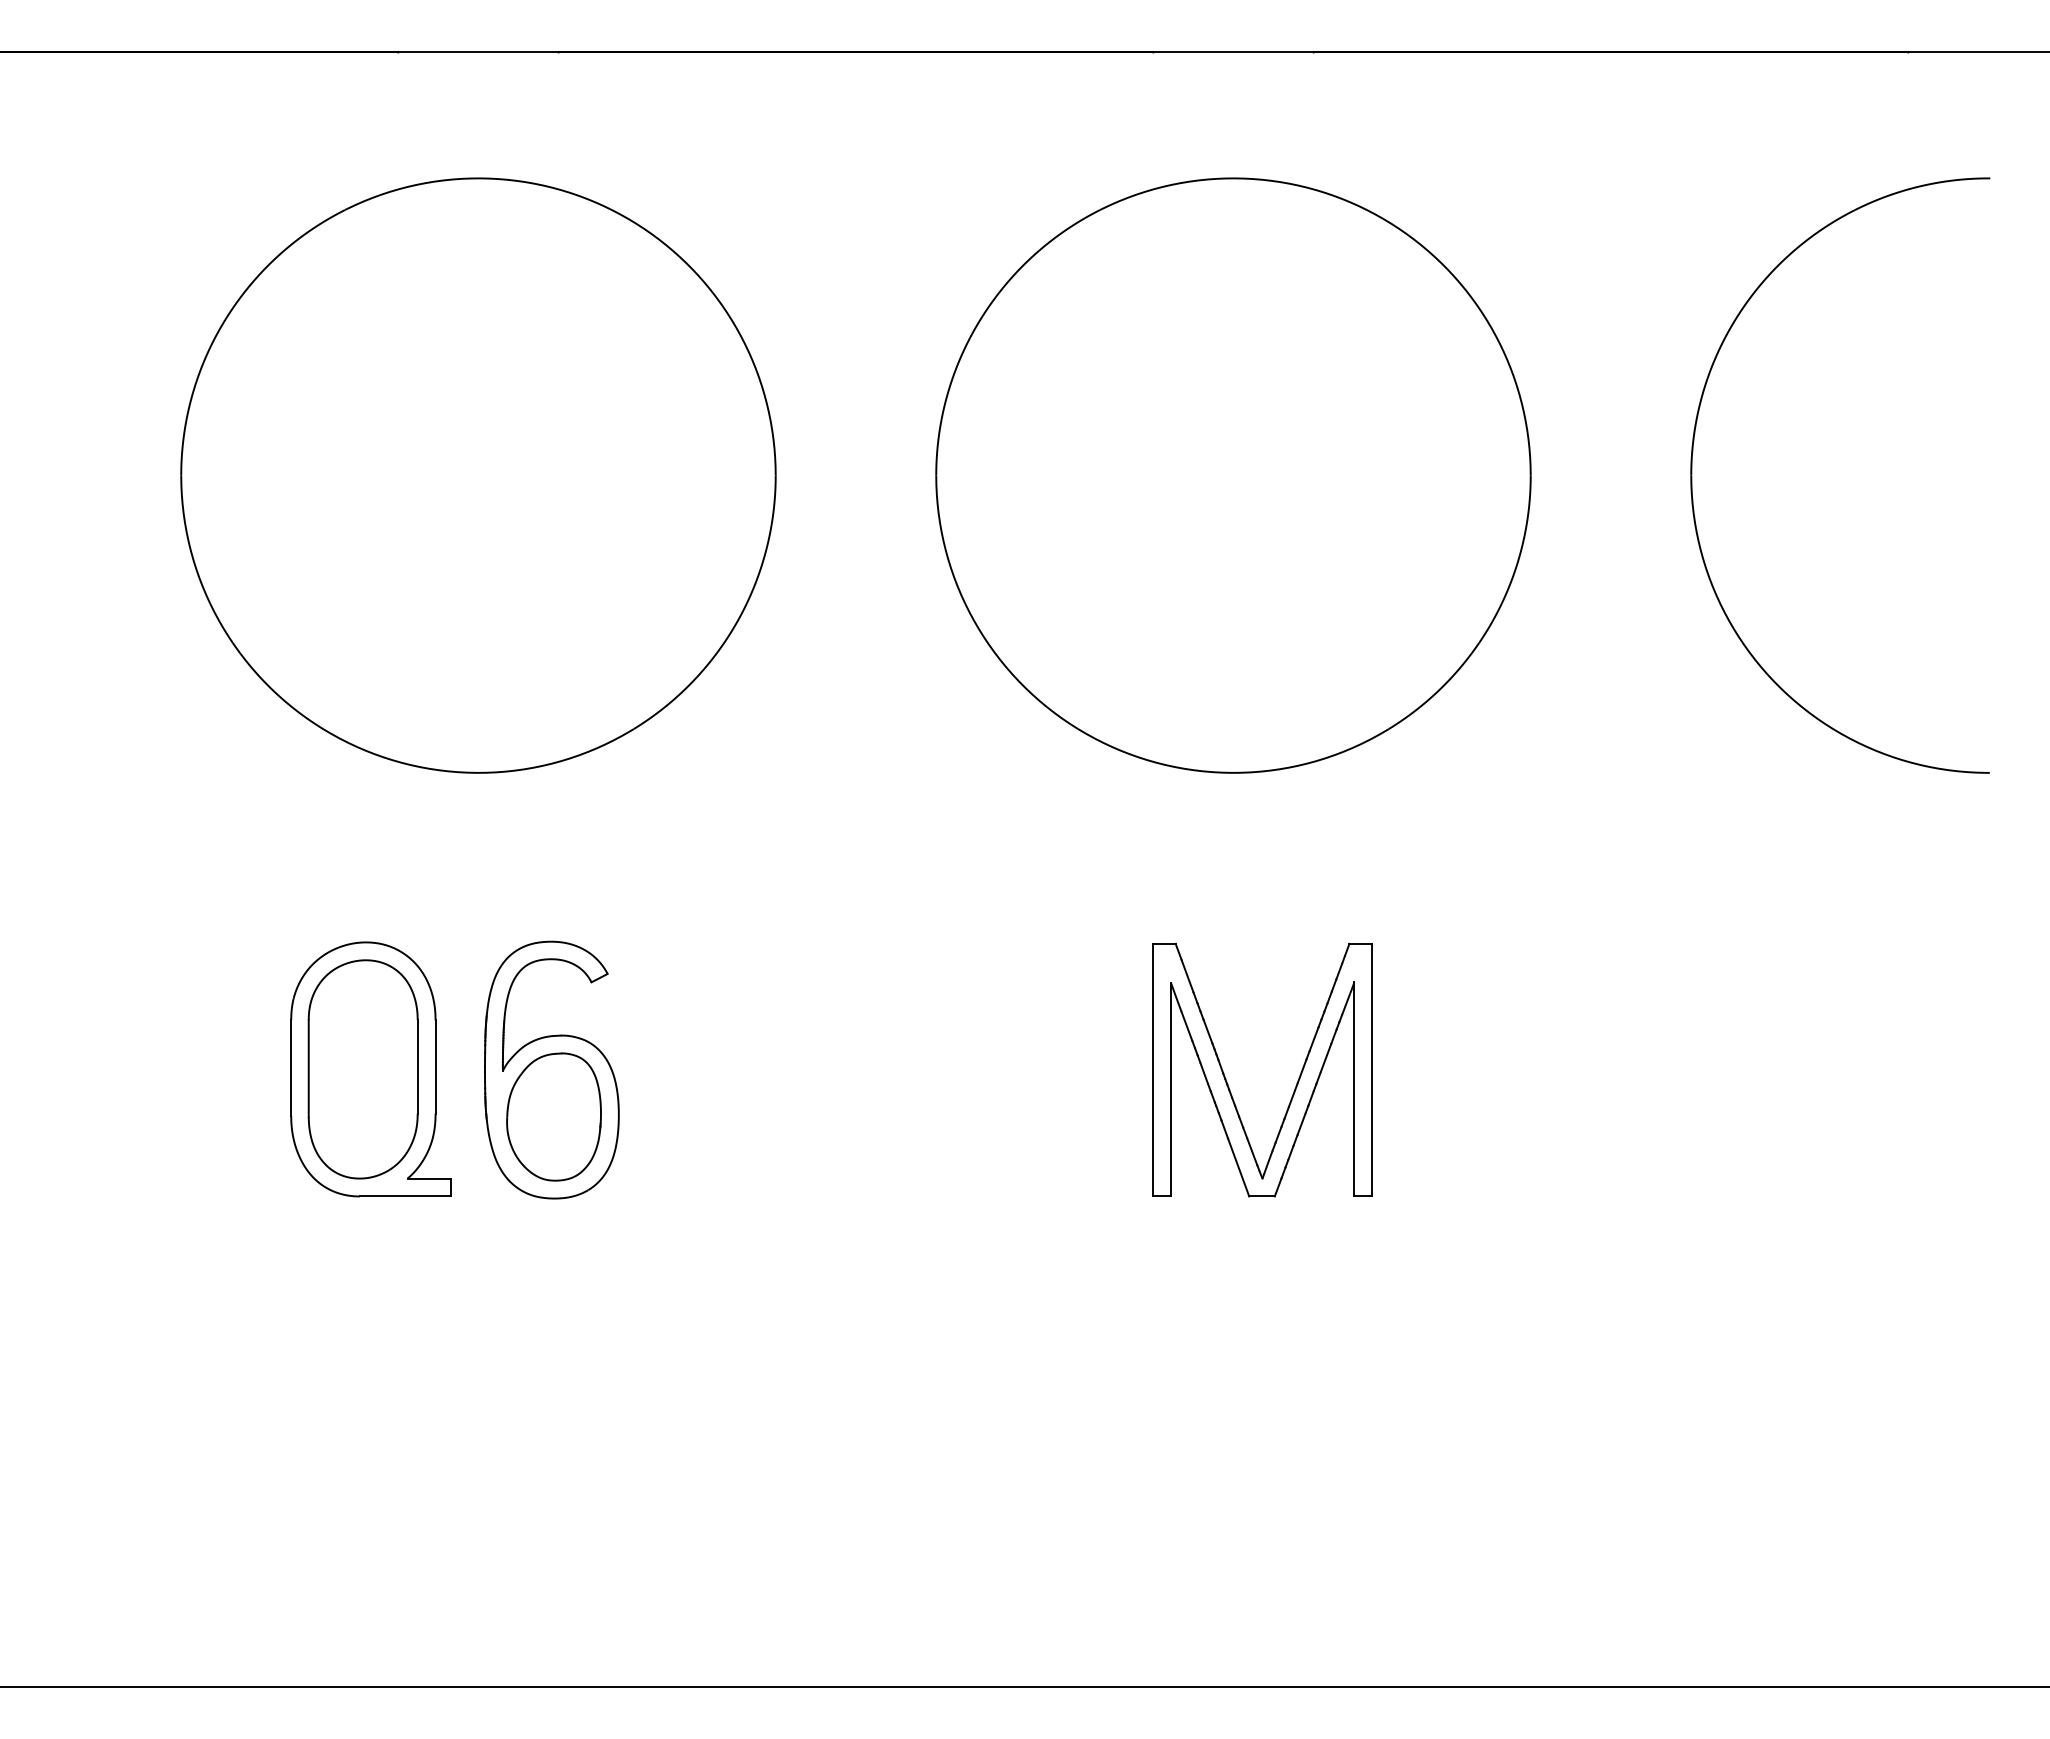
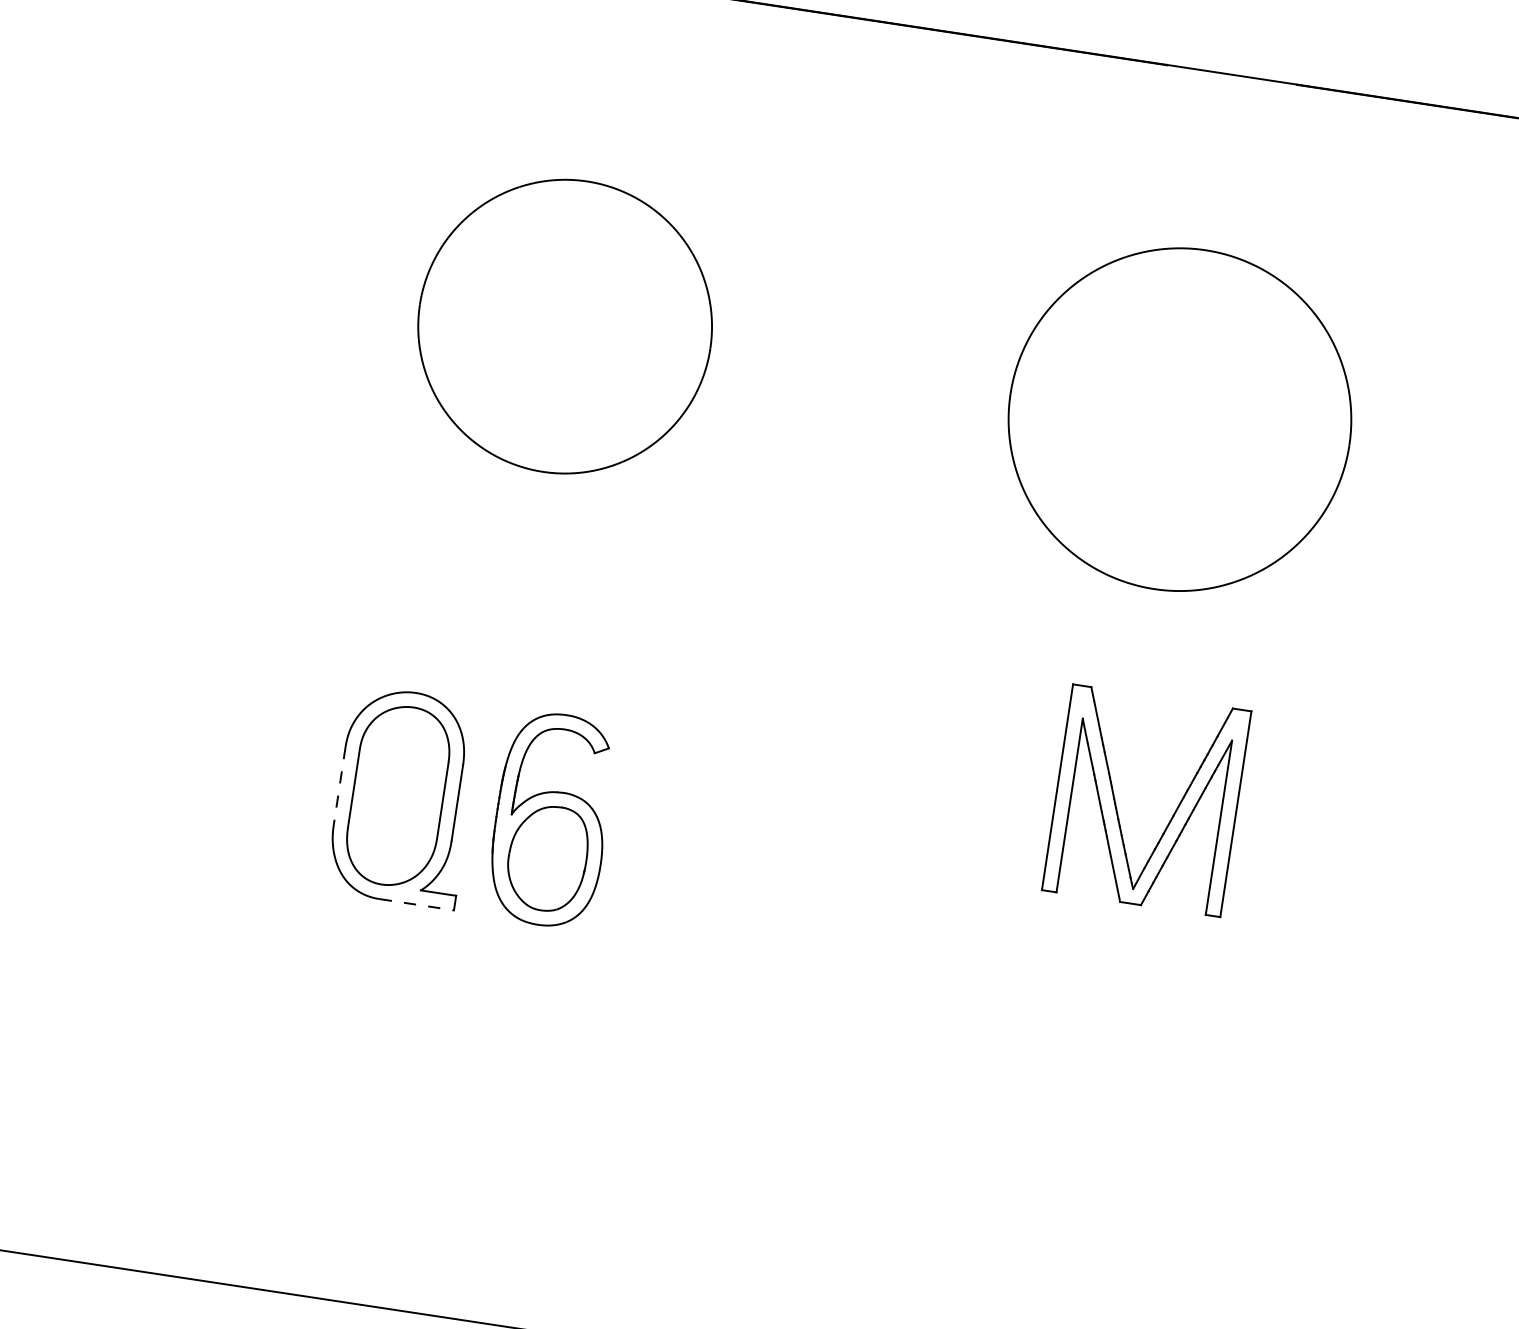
part: (478, 475) -> (565, 326), size x0.6
part: (1233, 475) -> (1179, 419), size x0.7
line: (291, 1068) -> (339, 786), solid -> dashed
part: (1296, 1082) -> (1172, 814), moved
line: (405, 1196) -> (416, 904), solid -> dashed

